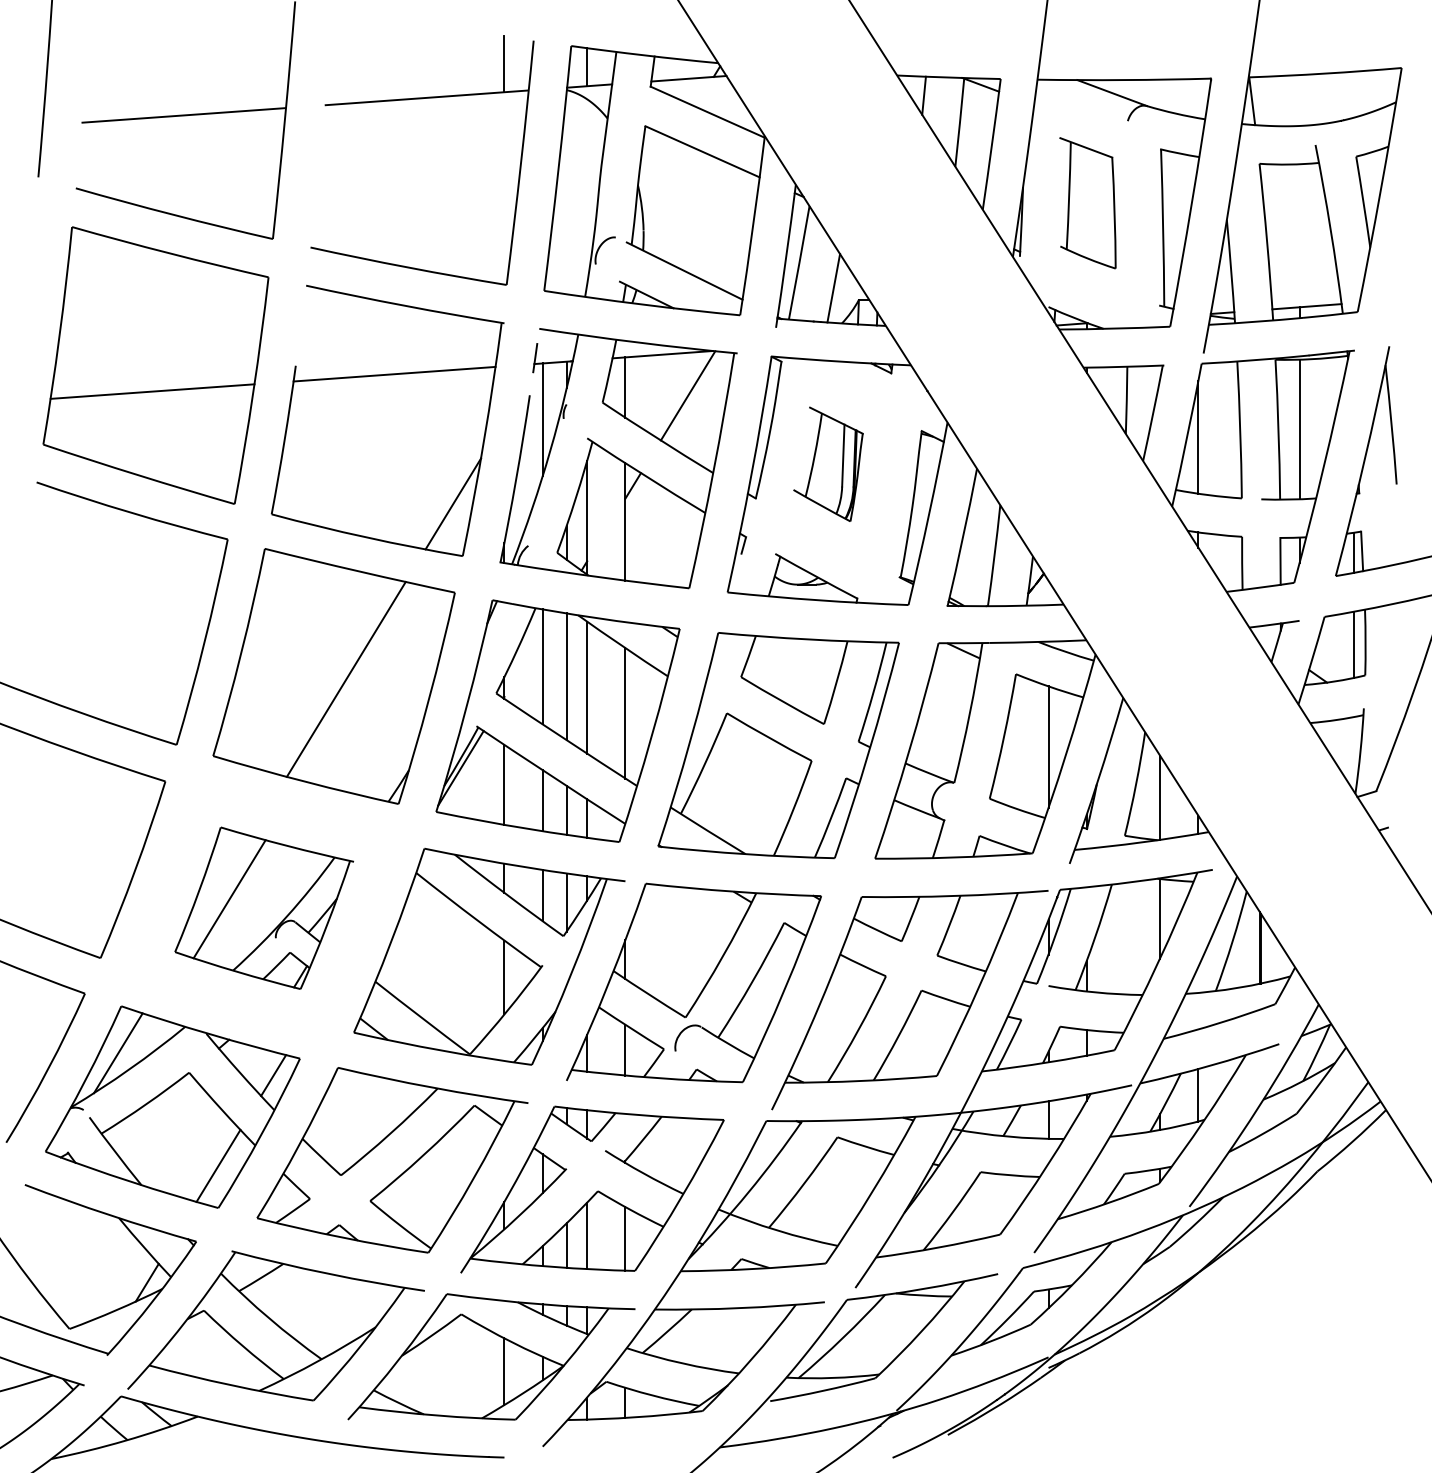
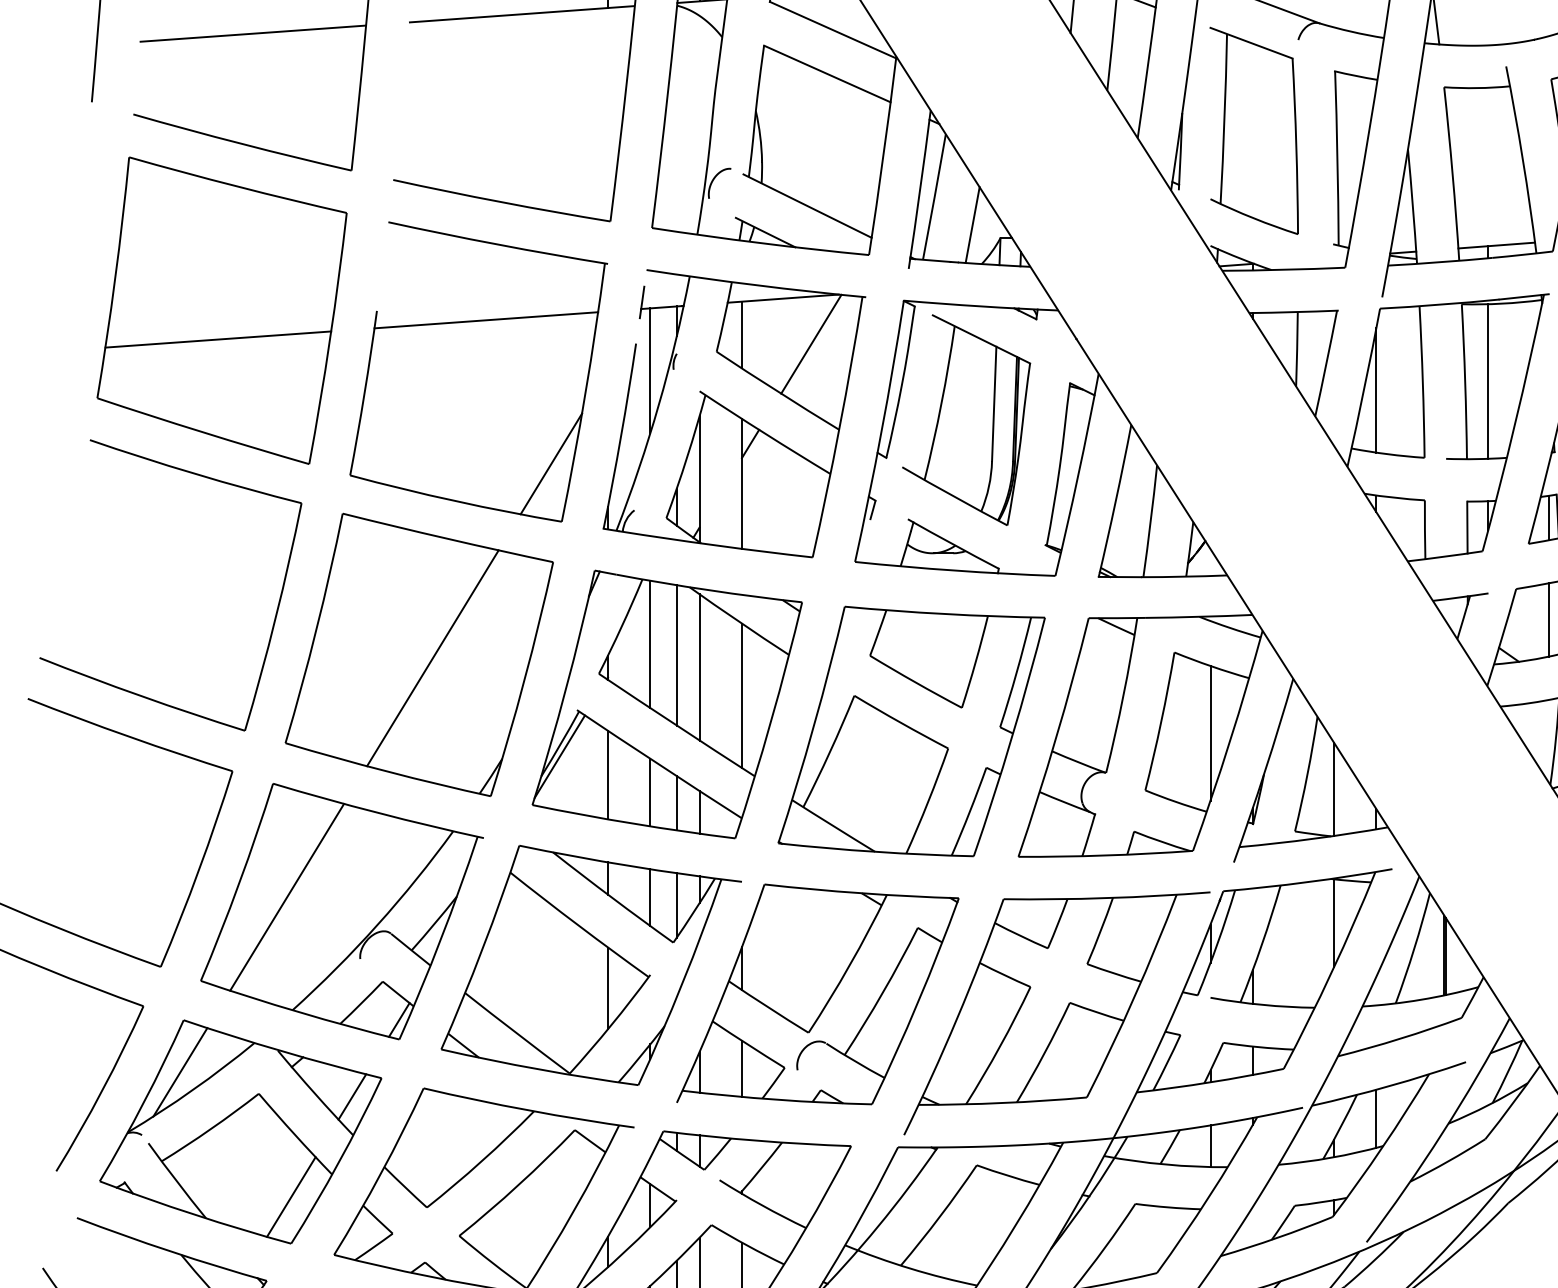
part: (1087, 203) -> (1253, 131), size x1.43
part: (828, 464) -> (966, 420), size x1.67
part: (264, 908) -> (342, 911), size x1.43

